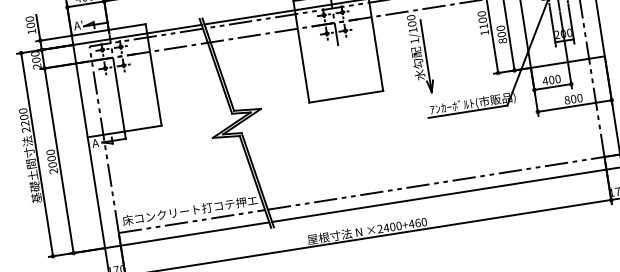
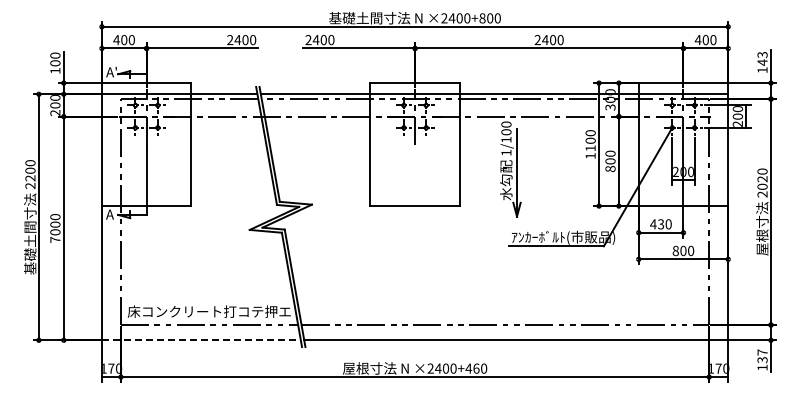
text: (552, 80) -> (661, 224), 400 -> 430
text: (53, 170) -> (55, 239), 2000 -> 7000
line: (187, 235) -> (201, 340), solid -> dashed

